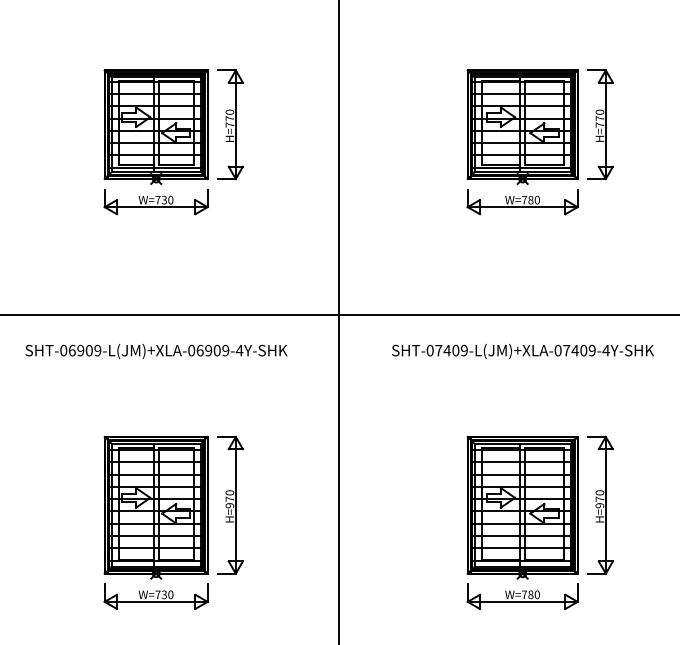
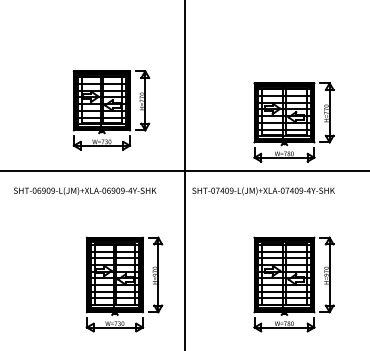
part: (173, 142) -> (111, 110), moved
part: (539, 142) -> (293, 122), moved
text: (522, 351) -> (263, 191), moved
part: (173, 522) -> (124, 284), moved

